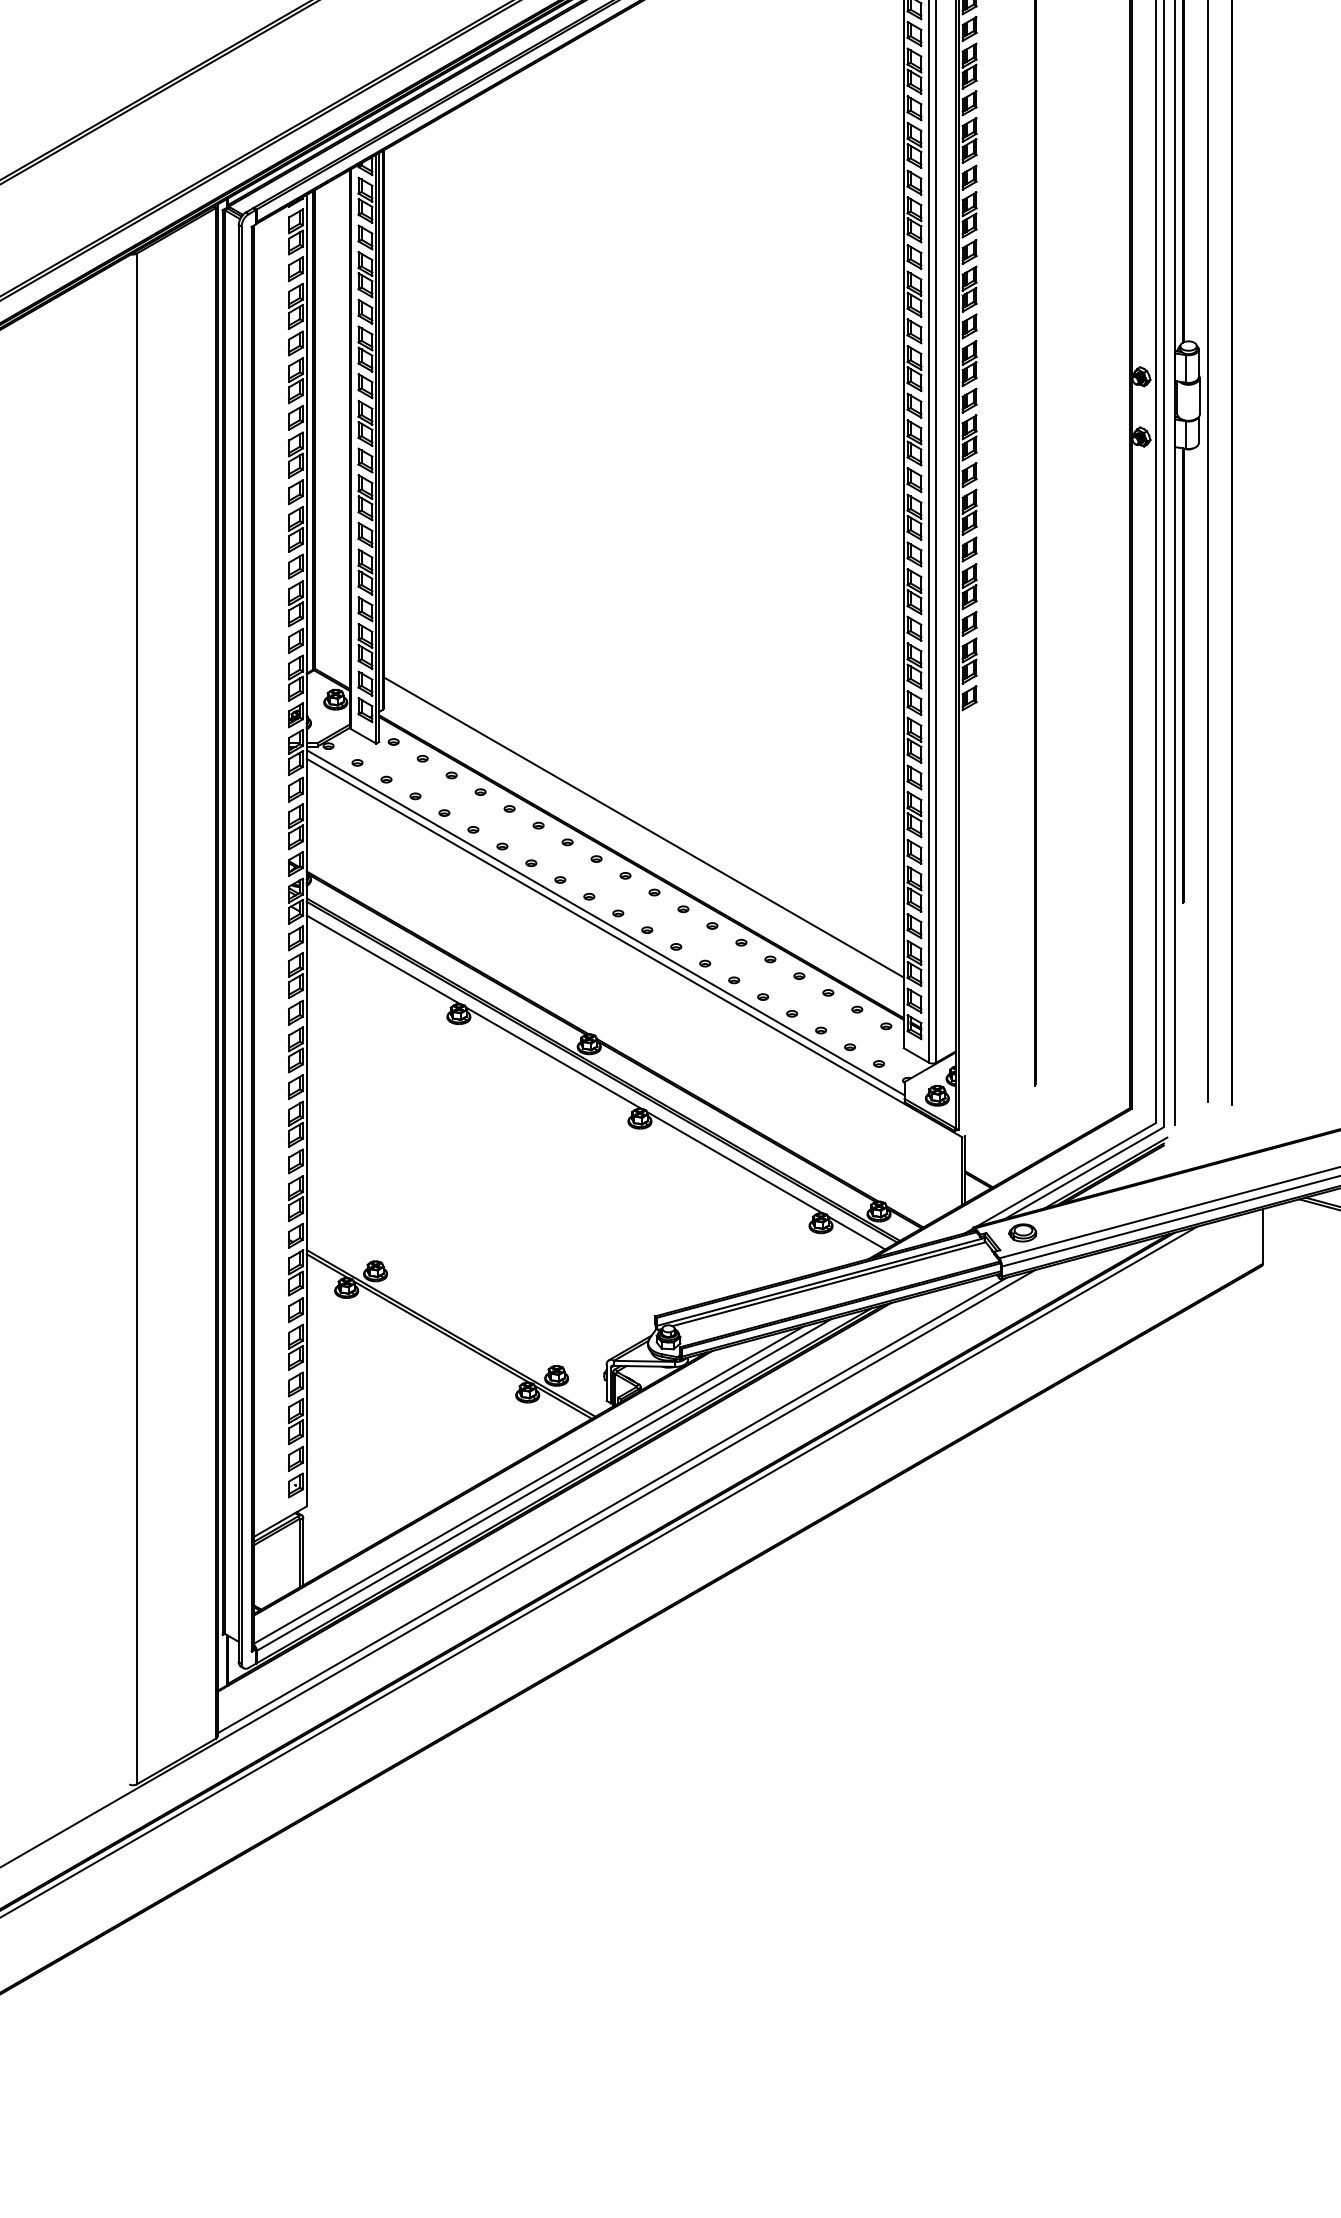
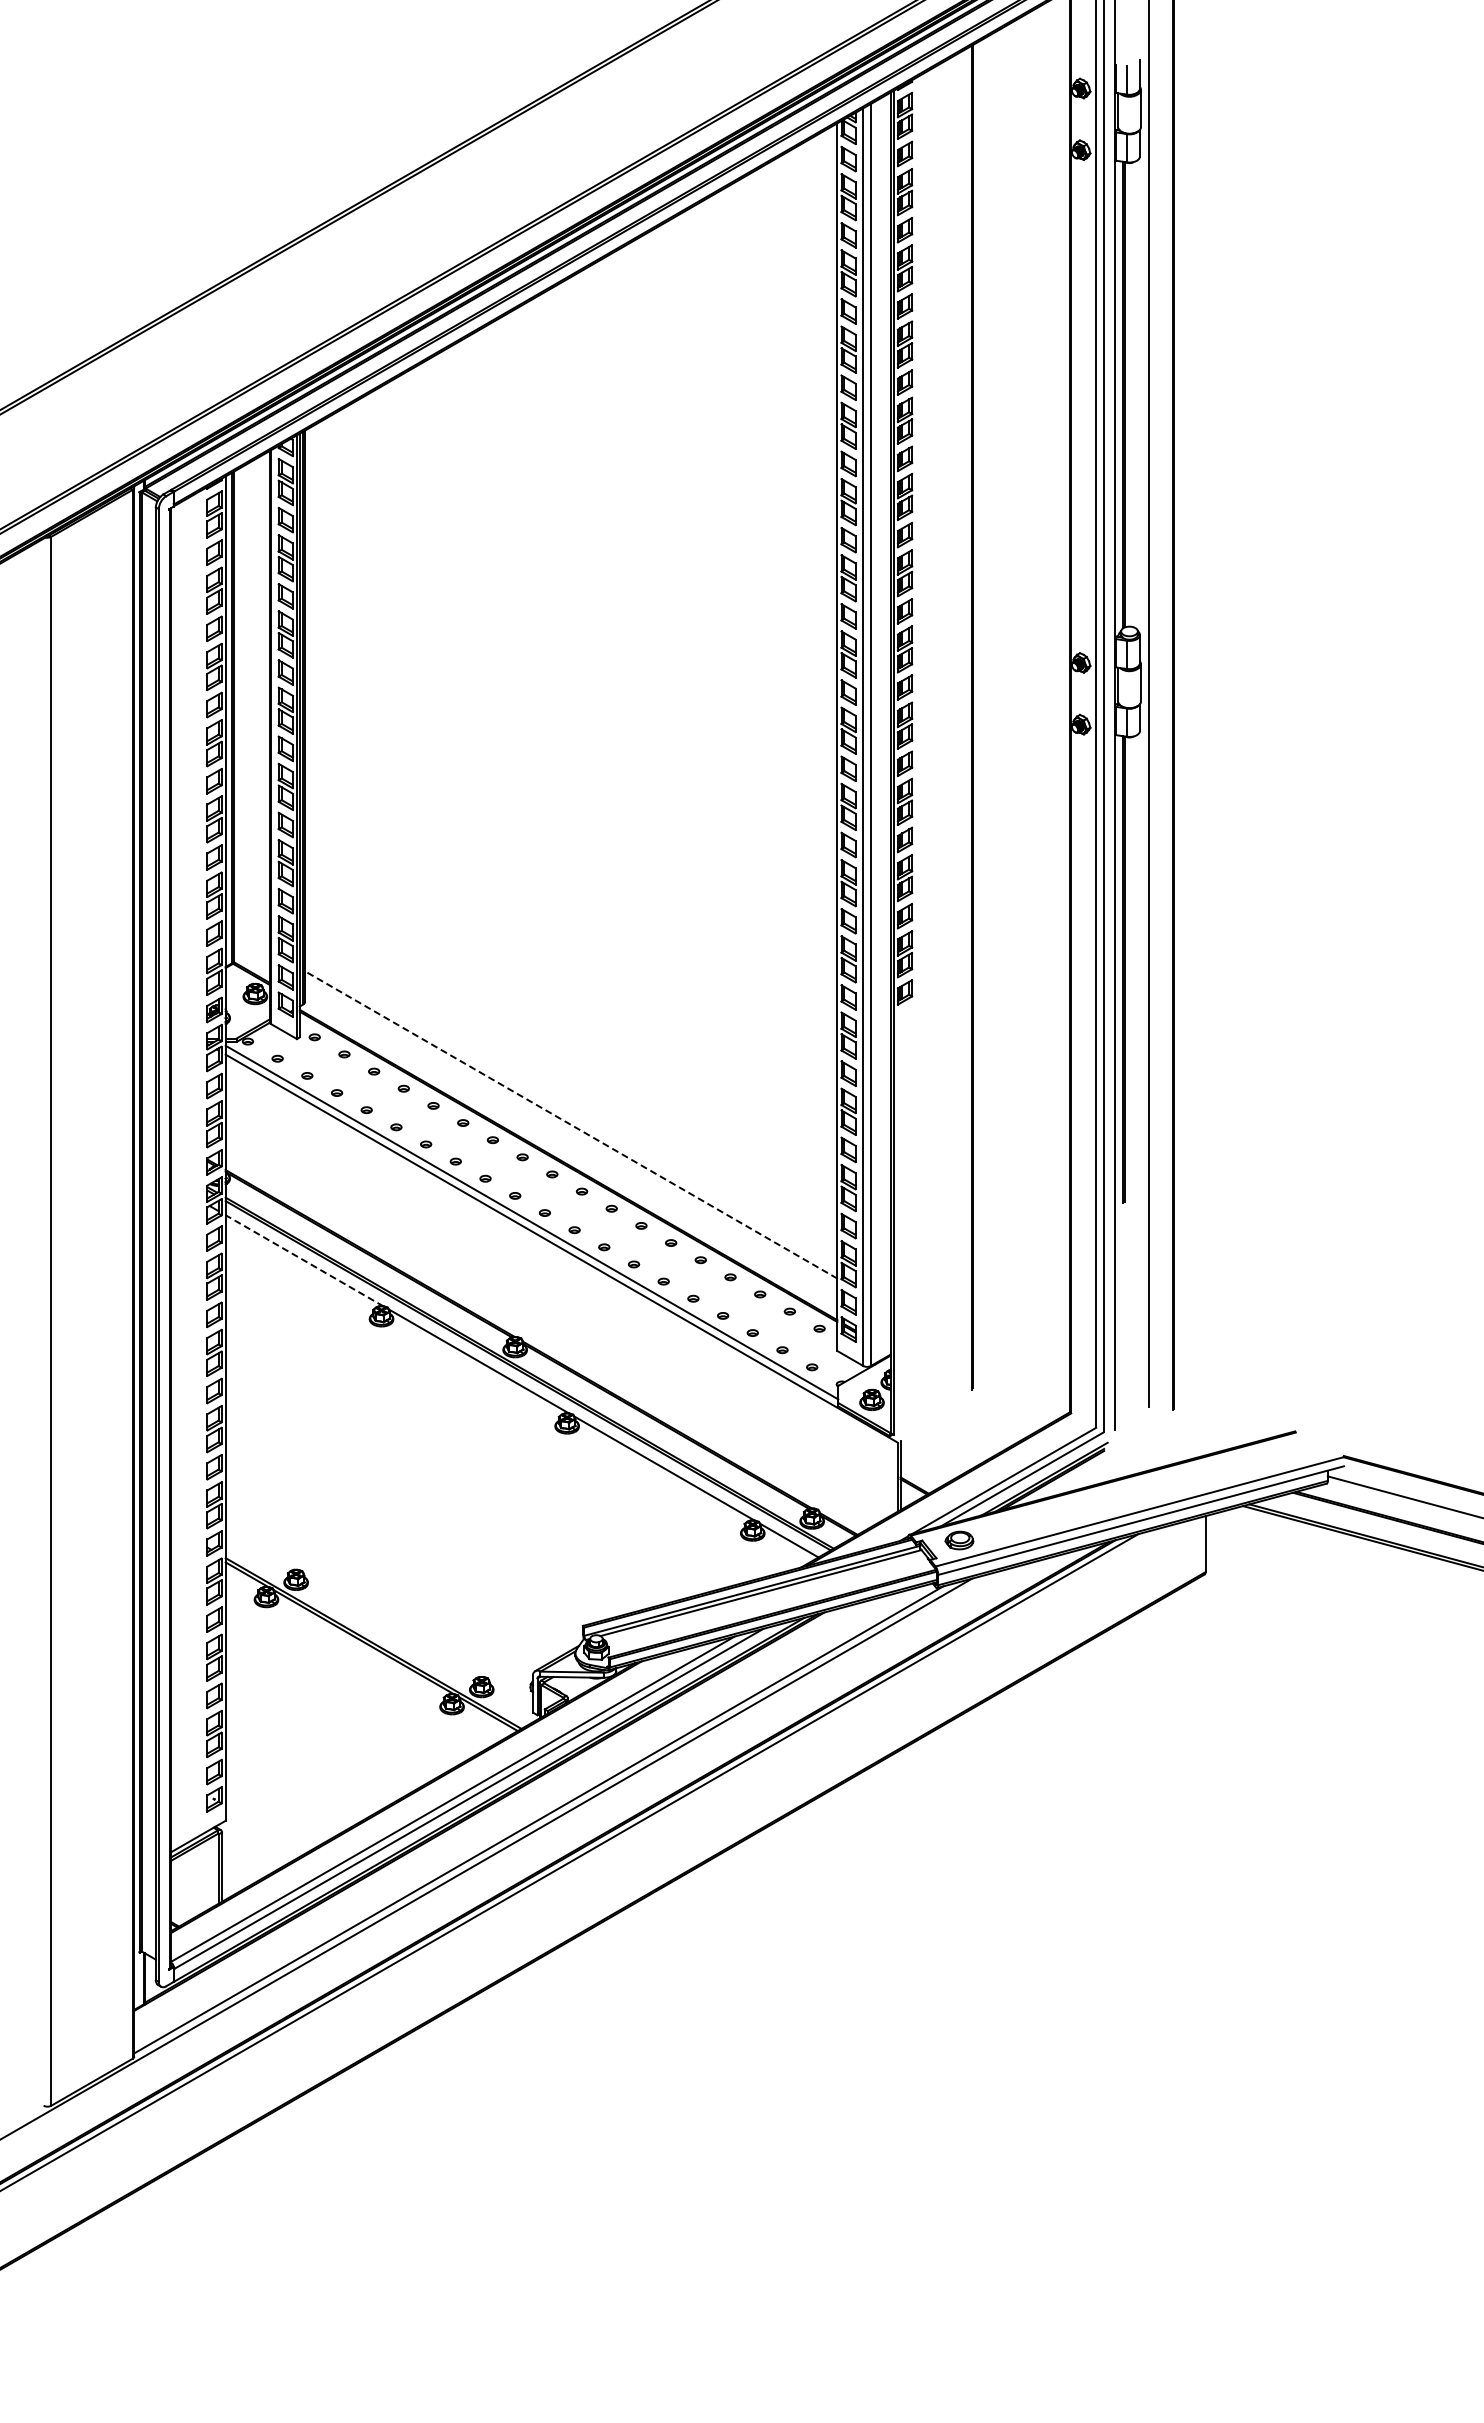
line: (643, 827) -> (570, 1124), solid -> dashed
line: (383, 959) -> (304, 1260), solid -> dashed

